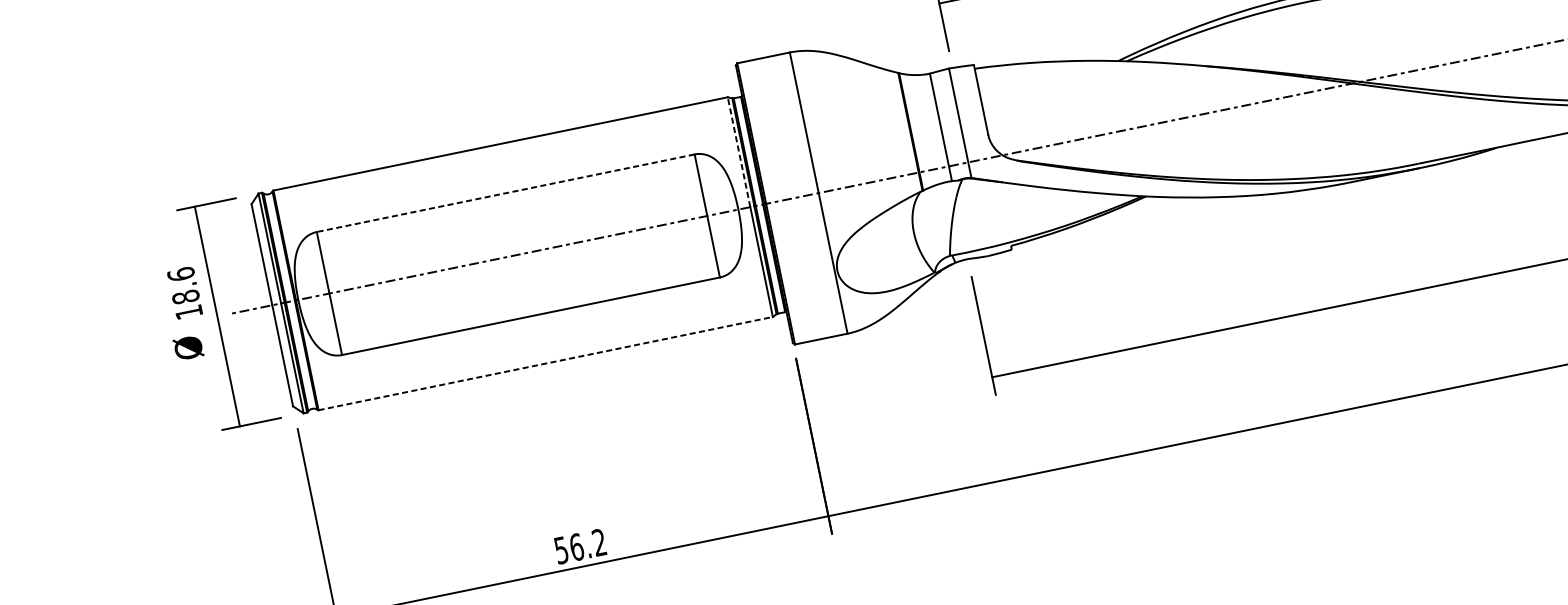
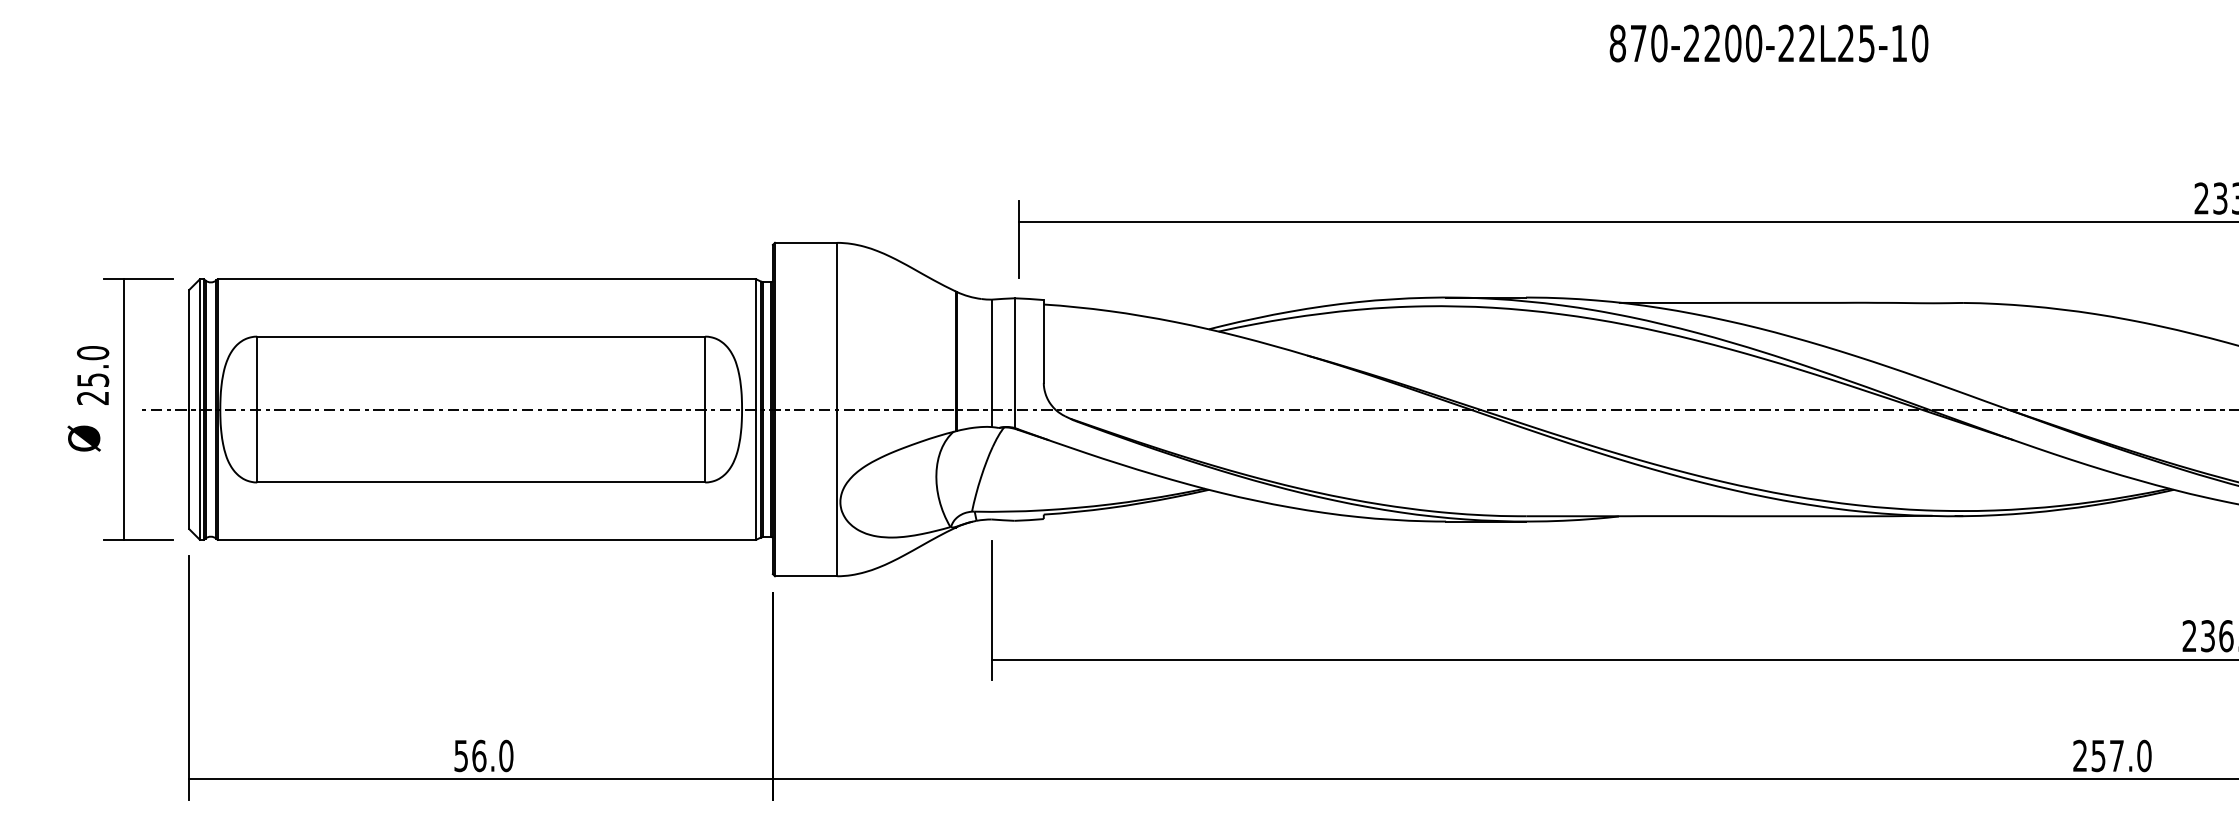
line: (739, 151) -> (756, 343), dashed -> solid
line: (505, 193) -> (480, 336), dashed -> solid
text: (185, 292) -> (93, 374), 18.6 -> 25.0
line: (546, 363) -> (487, 539), dashed -> solid
text: (599, 542) -> (506, 755), 56.2 -> 56.0

